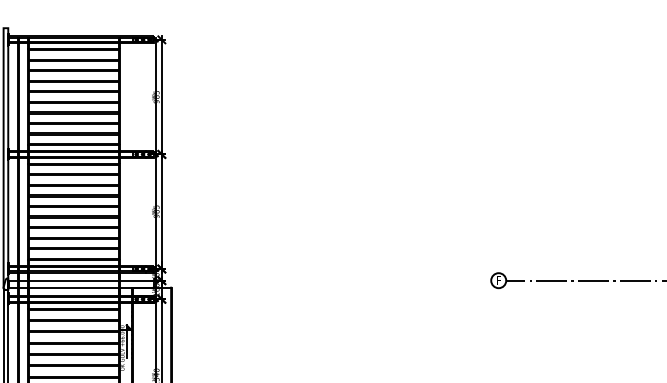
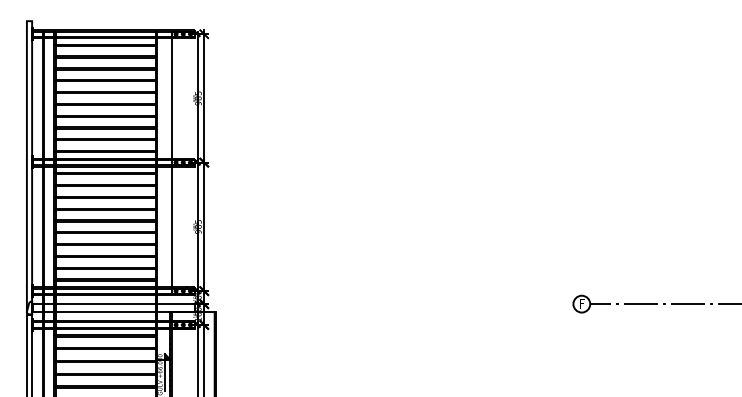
line: (132, 96) -> (171, 97), added
line: (132, 211) -> (171, 226), added

